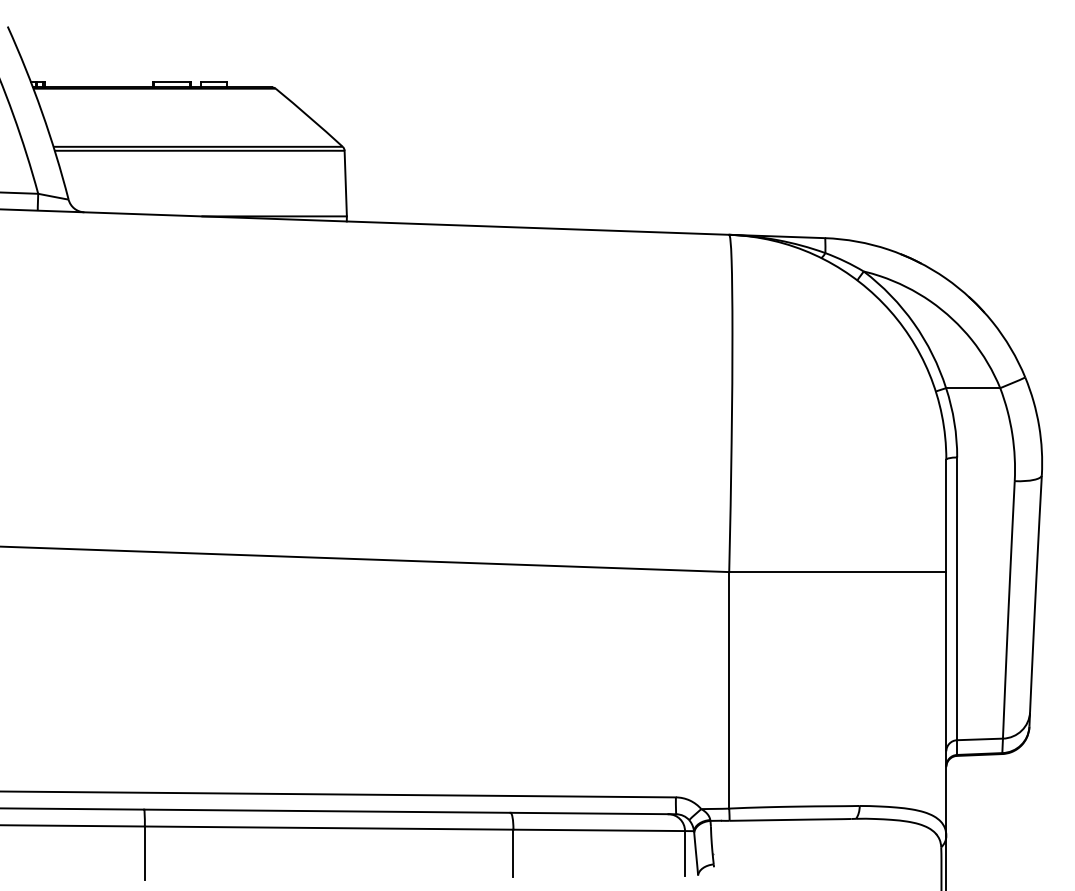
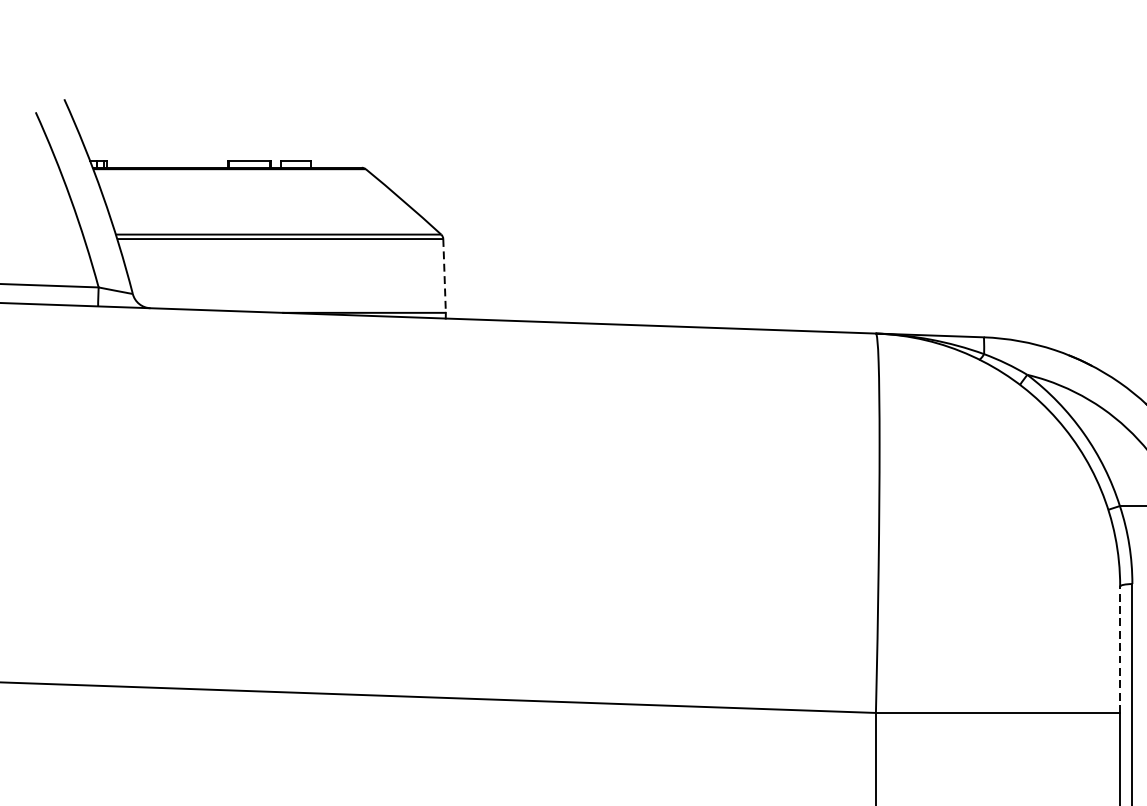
line: (345, 183) -> (444, 275), solid -> dashed
line: (946, 515) -> (1120, 649), solid -> dashed

